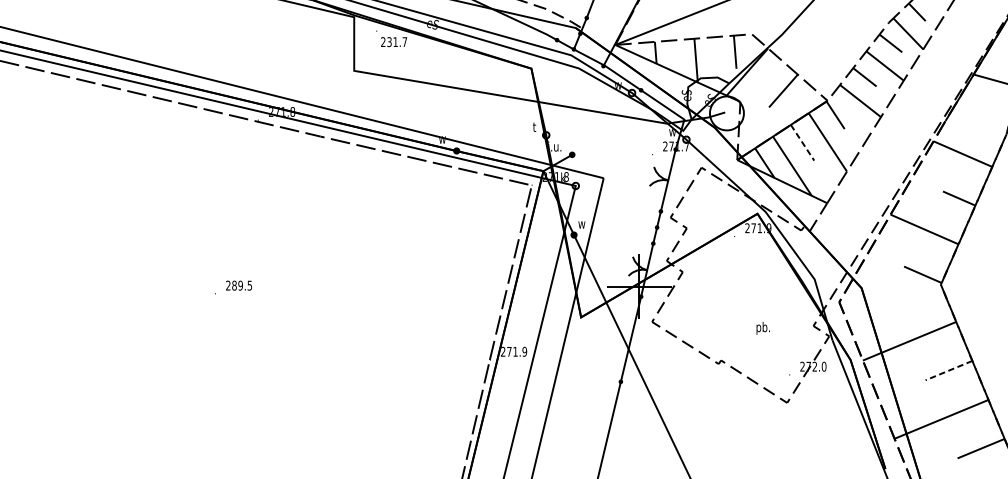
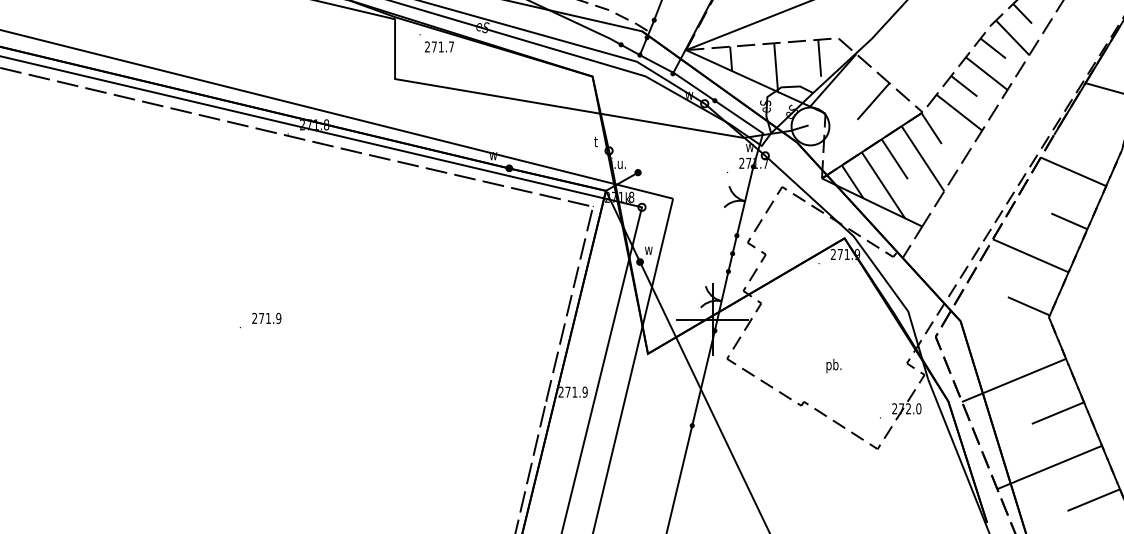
text: (388, 41) -> (433, 46), 231.7 -> 271.7
line: (802, 143) -> (894, 159), dashed -> solid
text: (242, 285) -> (270, 318), 289.5 -> 271.9
text: (762, 327) -> (833, 365), moved
line: (948, 370) -> (1057, 413), dashed -> solid

